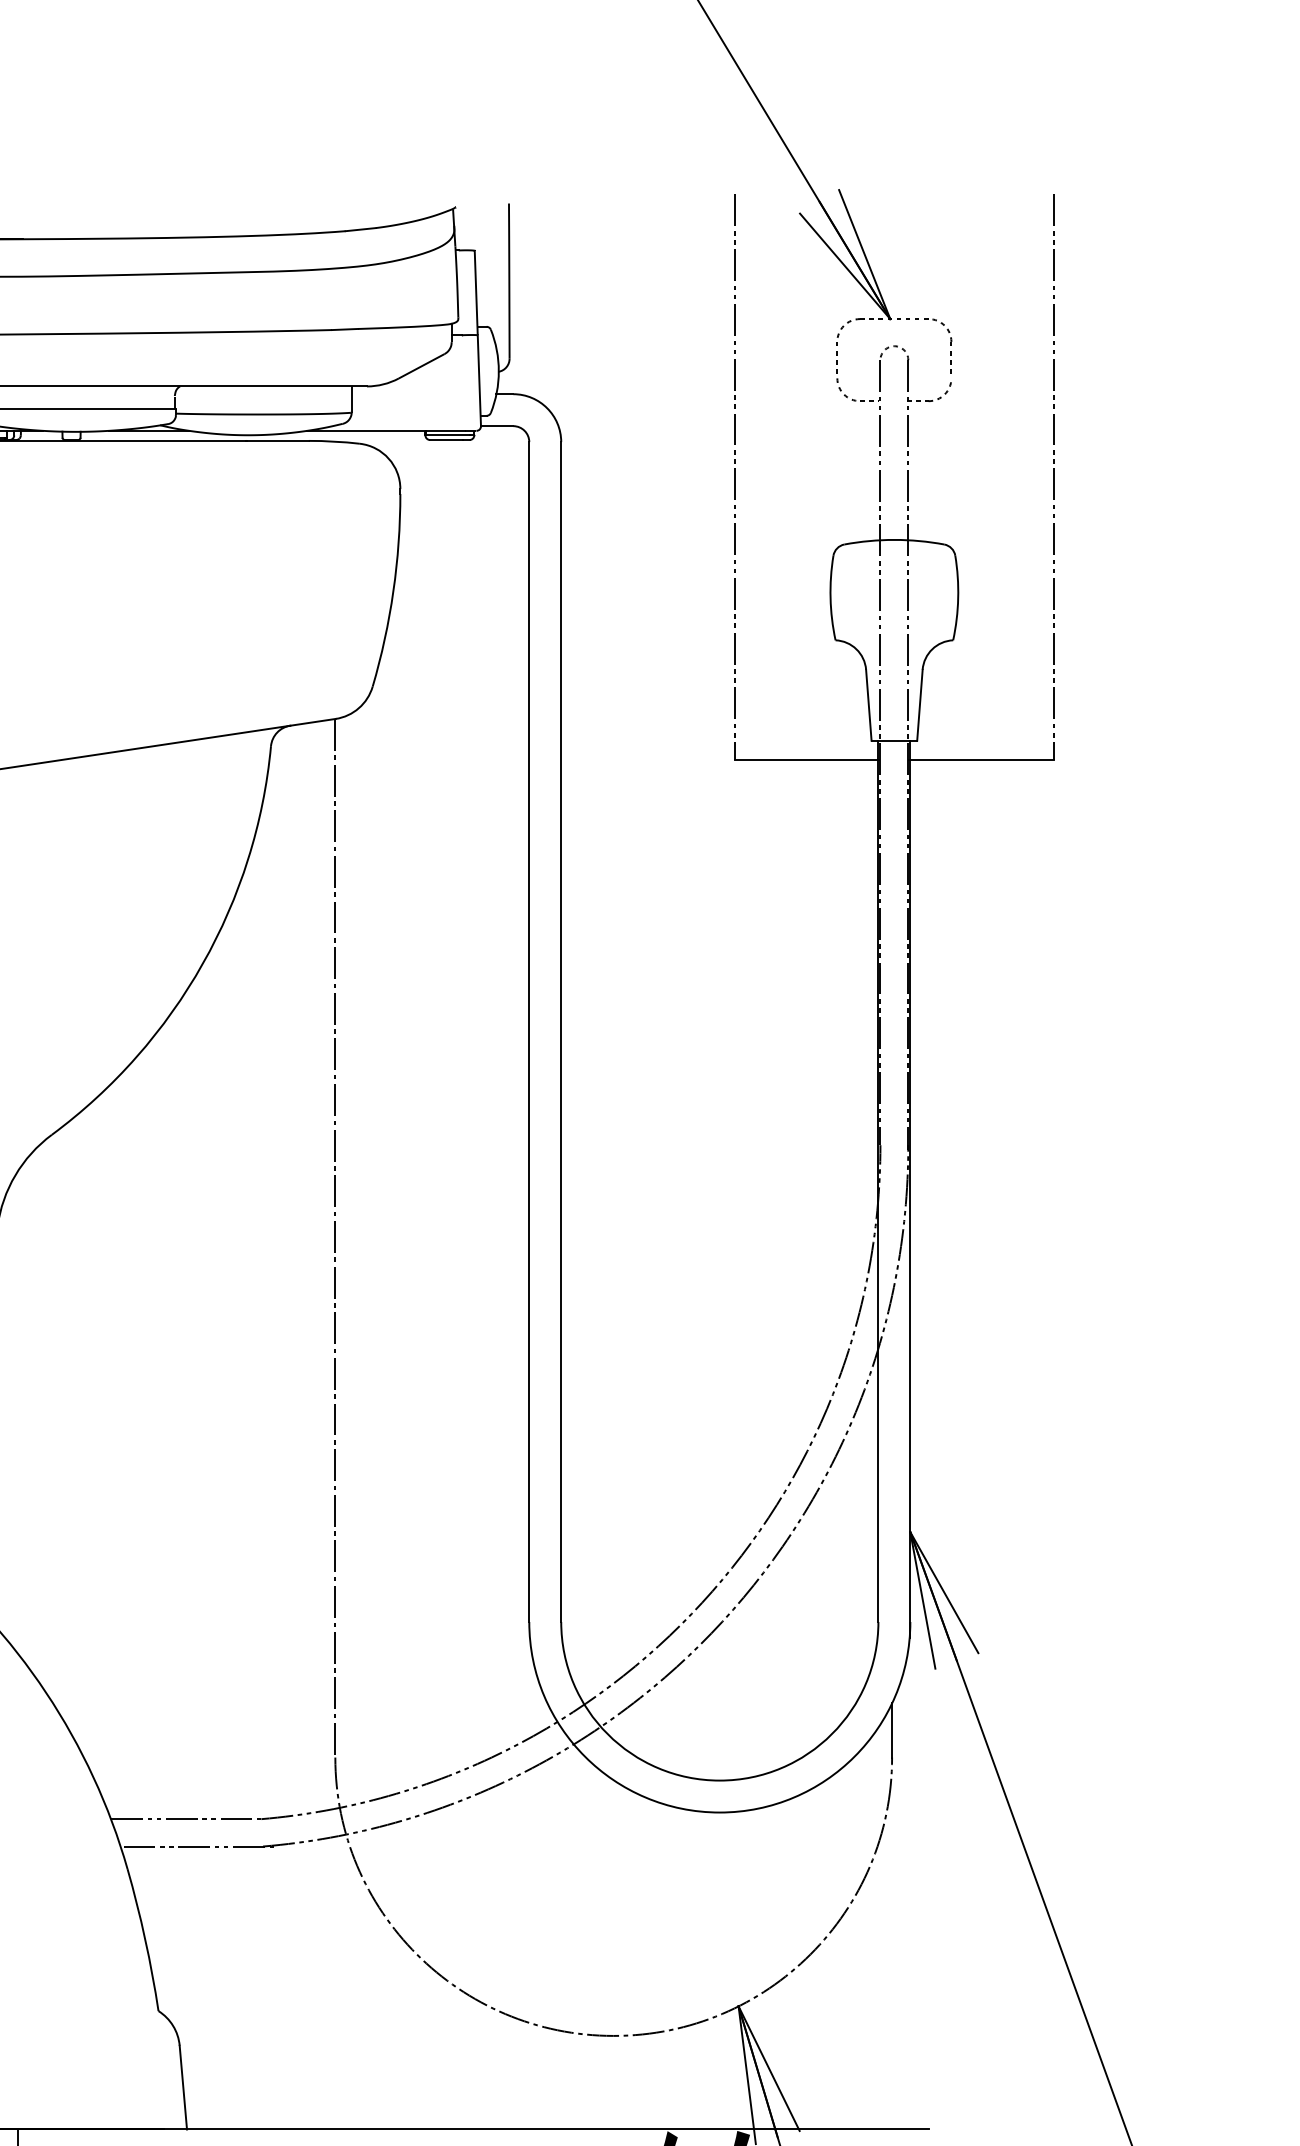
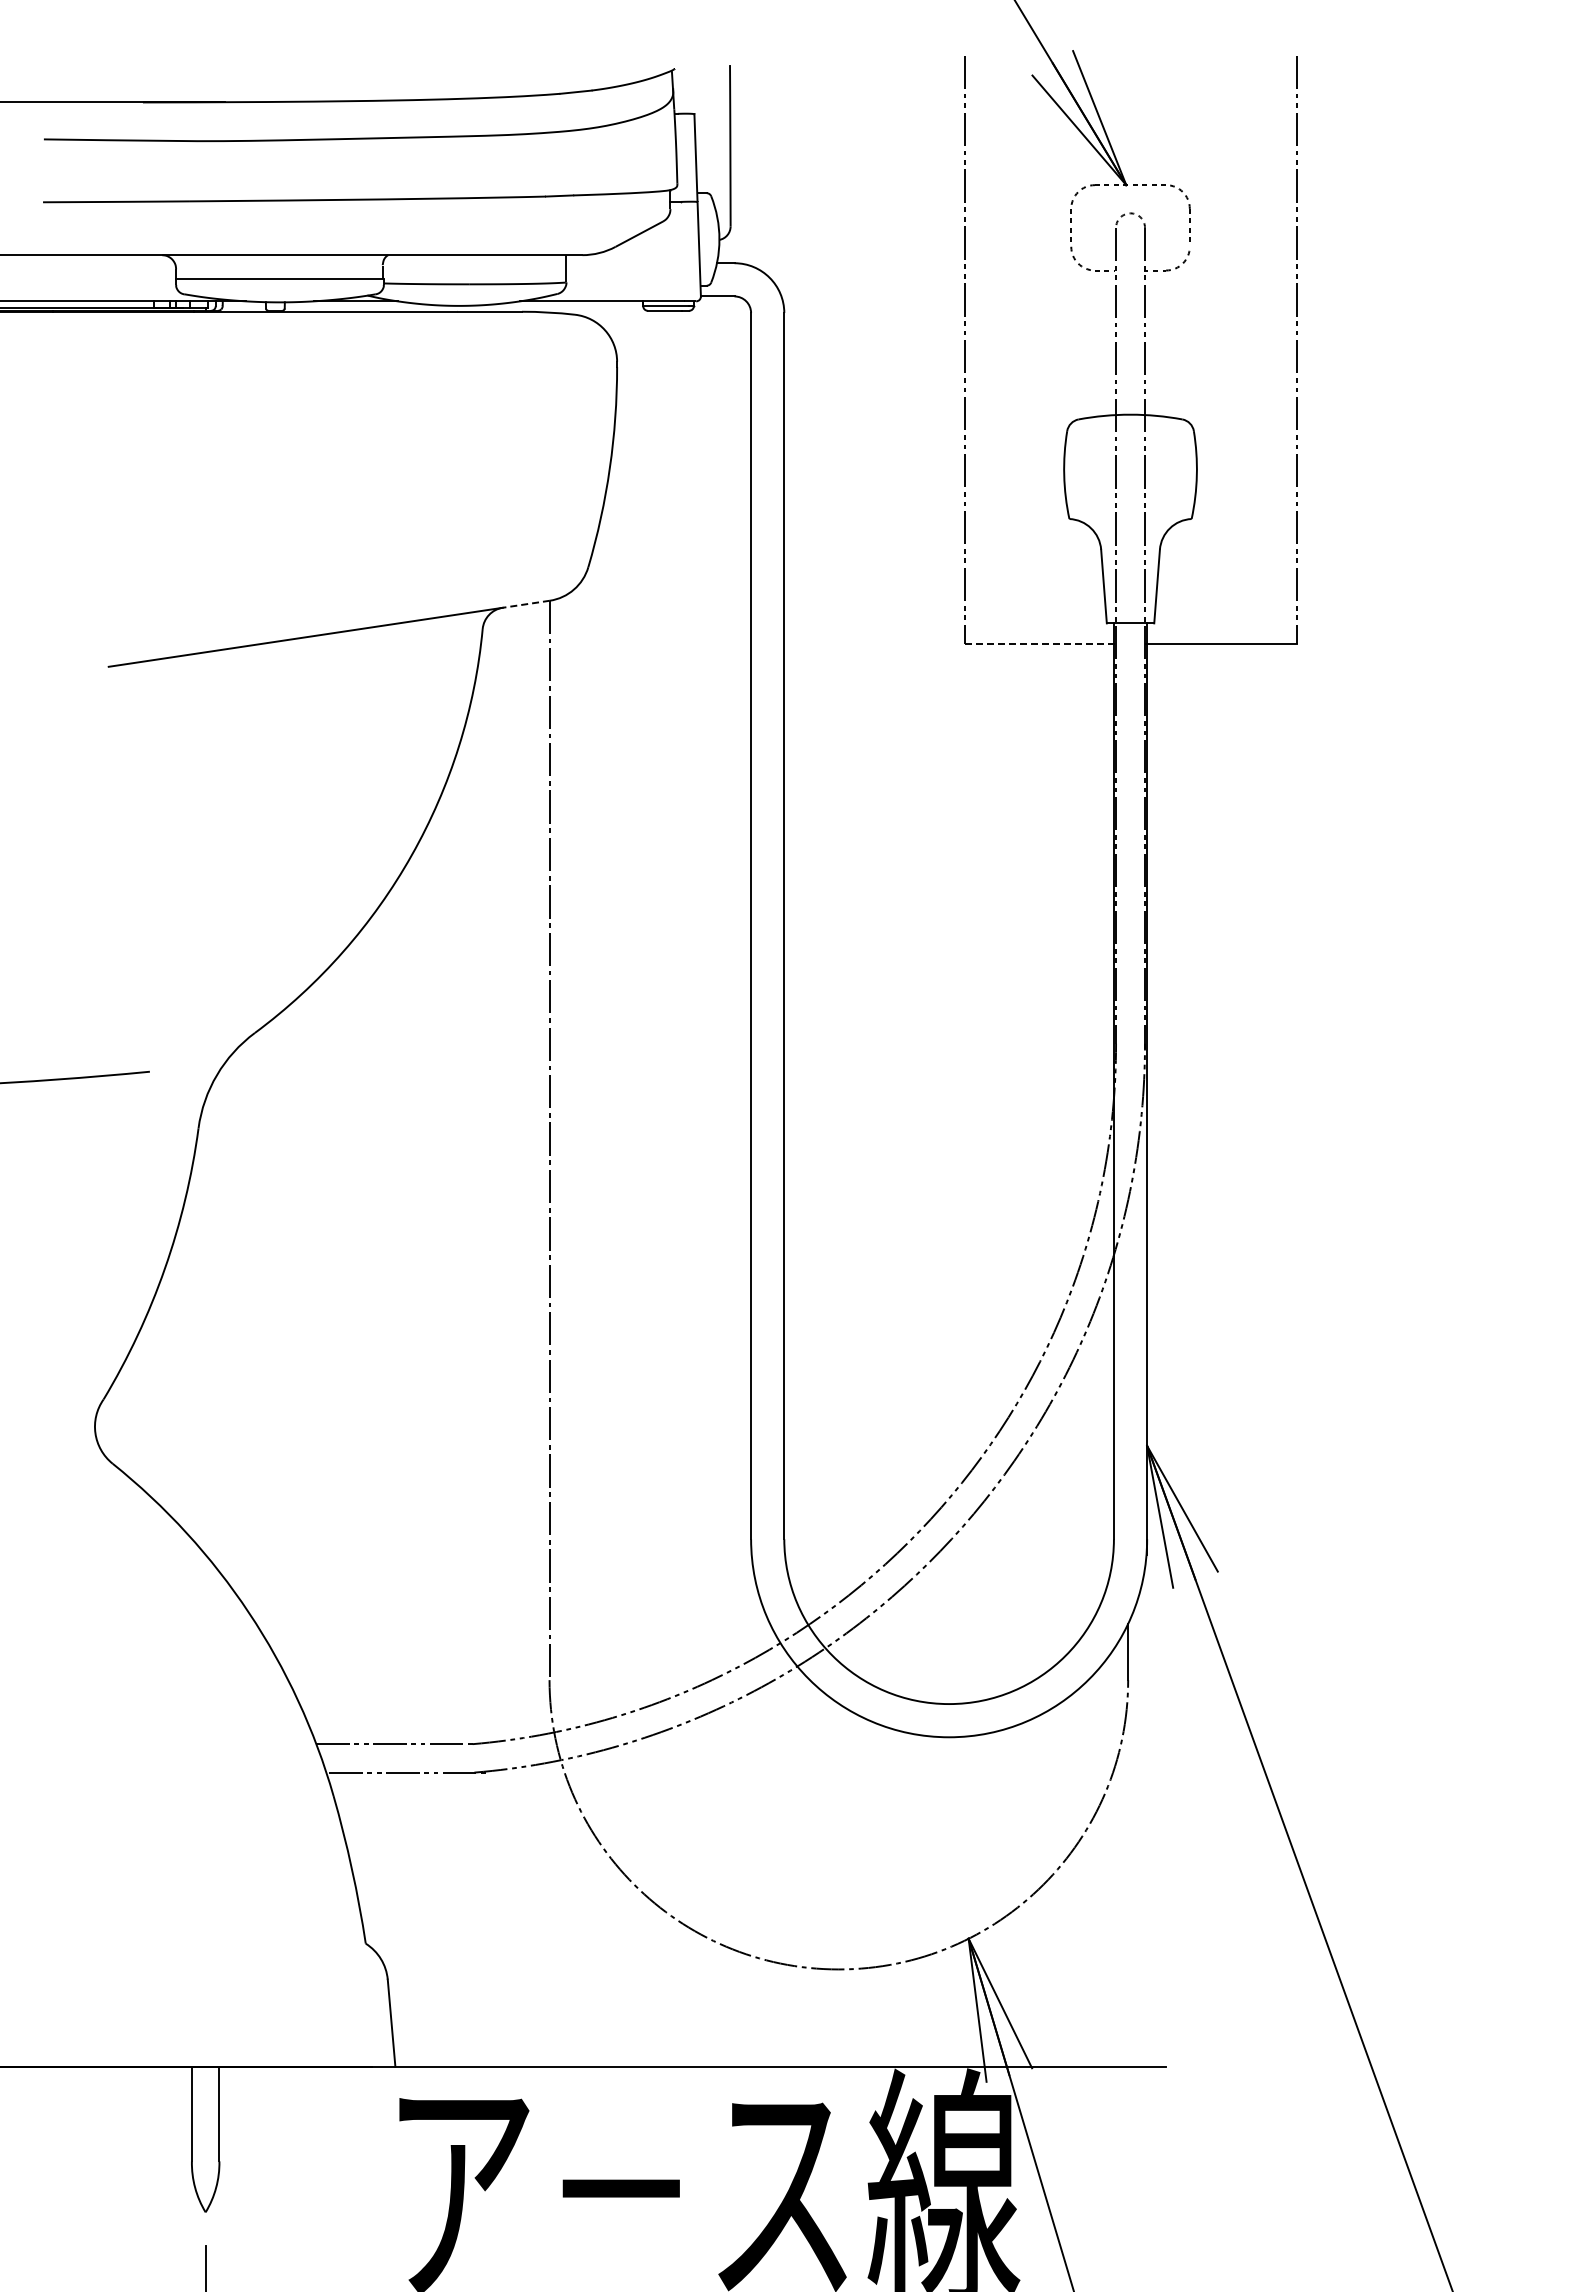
line: (313, 722) -> (526, 604), solid -> dashed
line: (806, 760) -> (1039, 643), solid -> dashed

